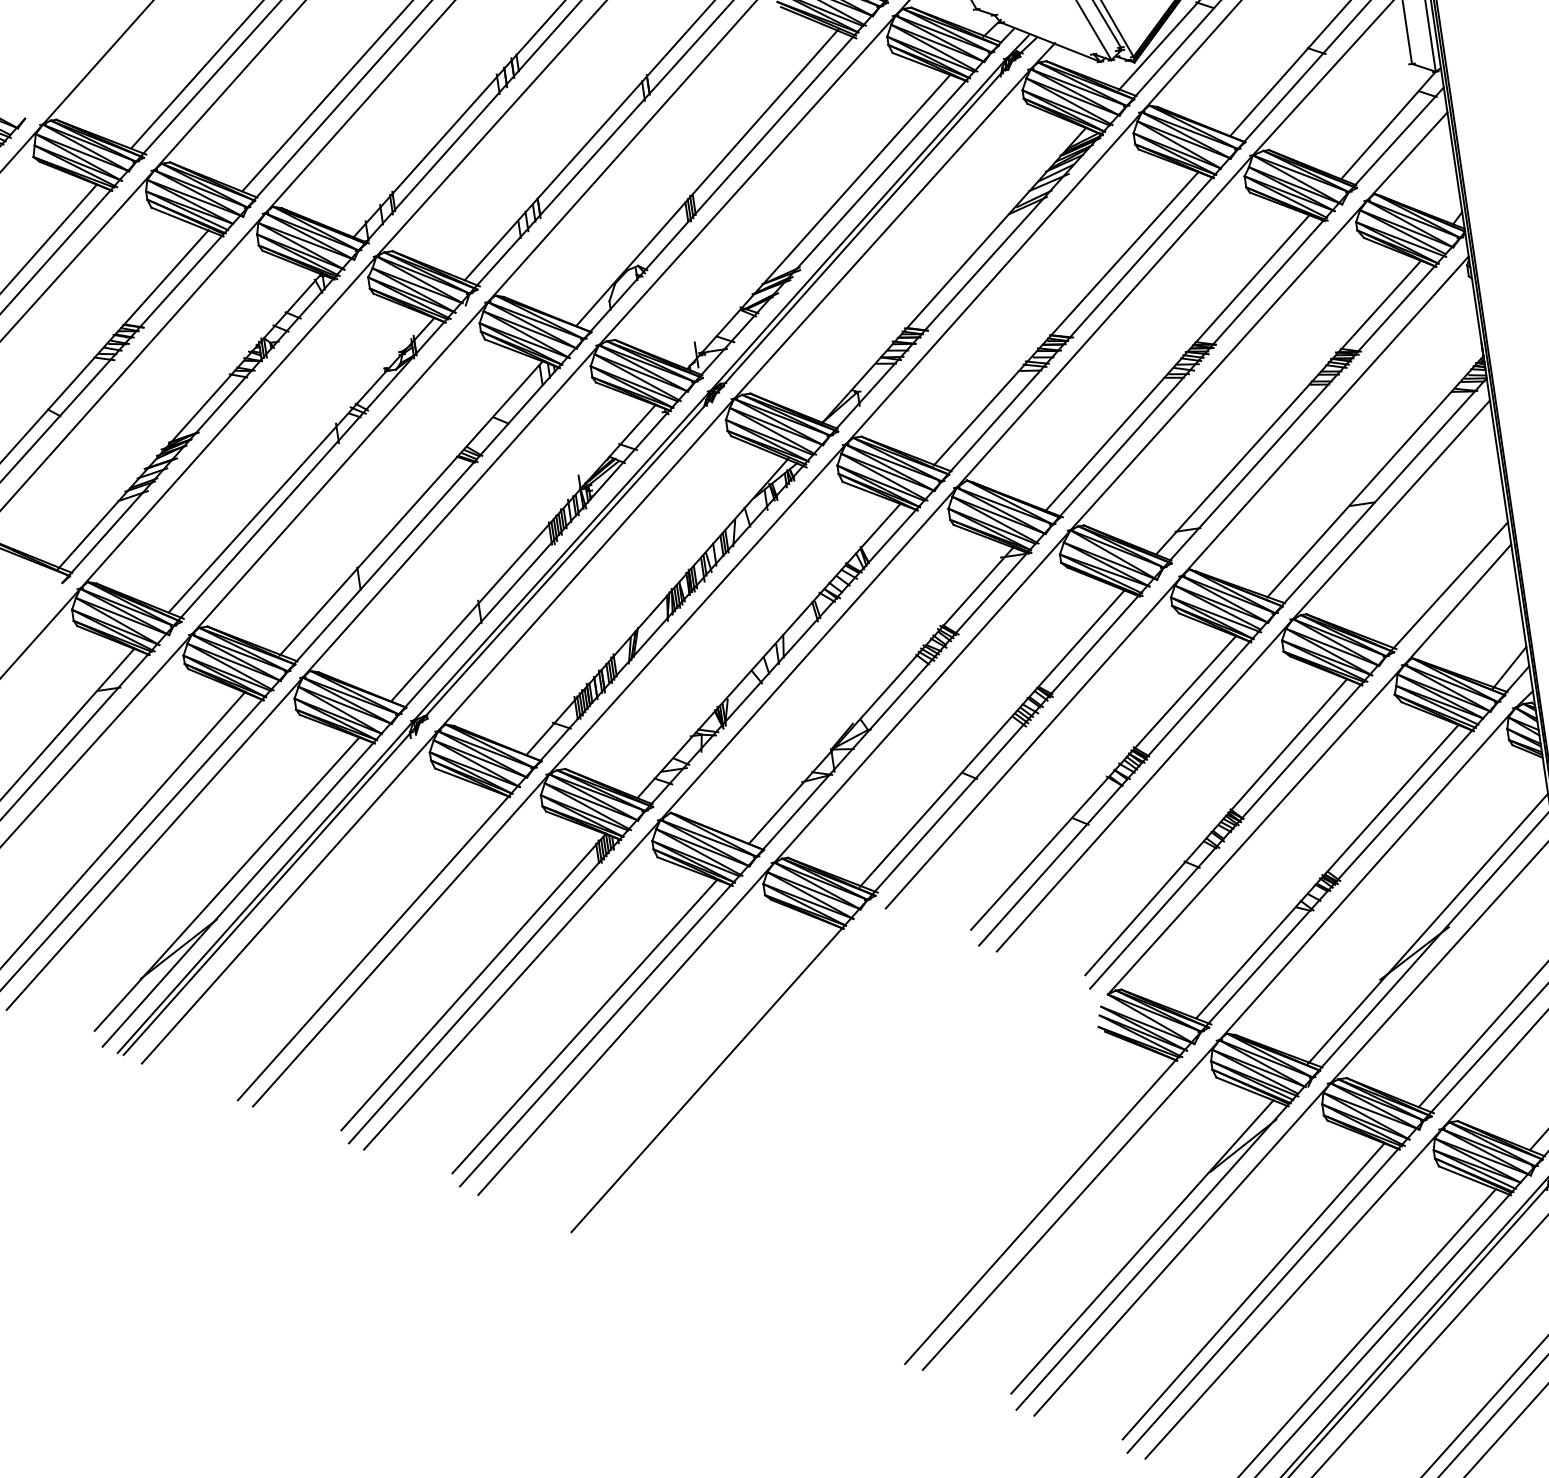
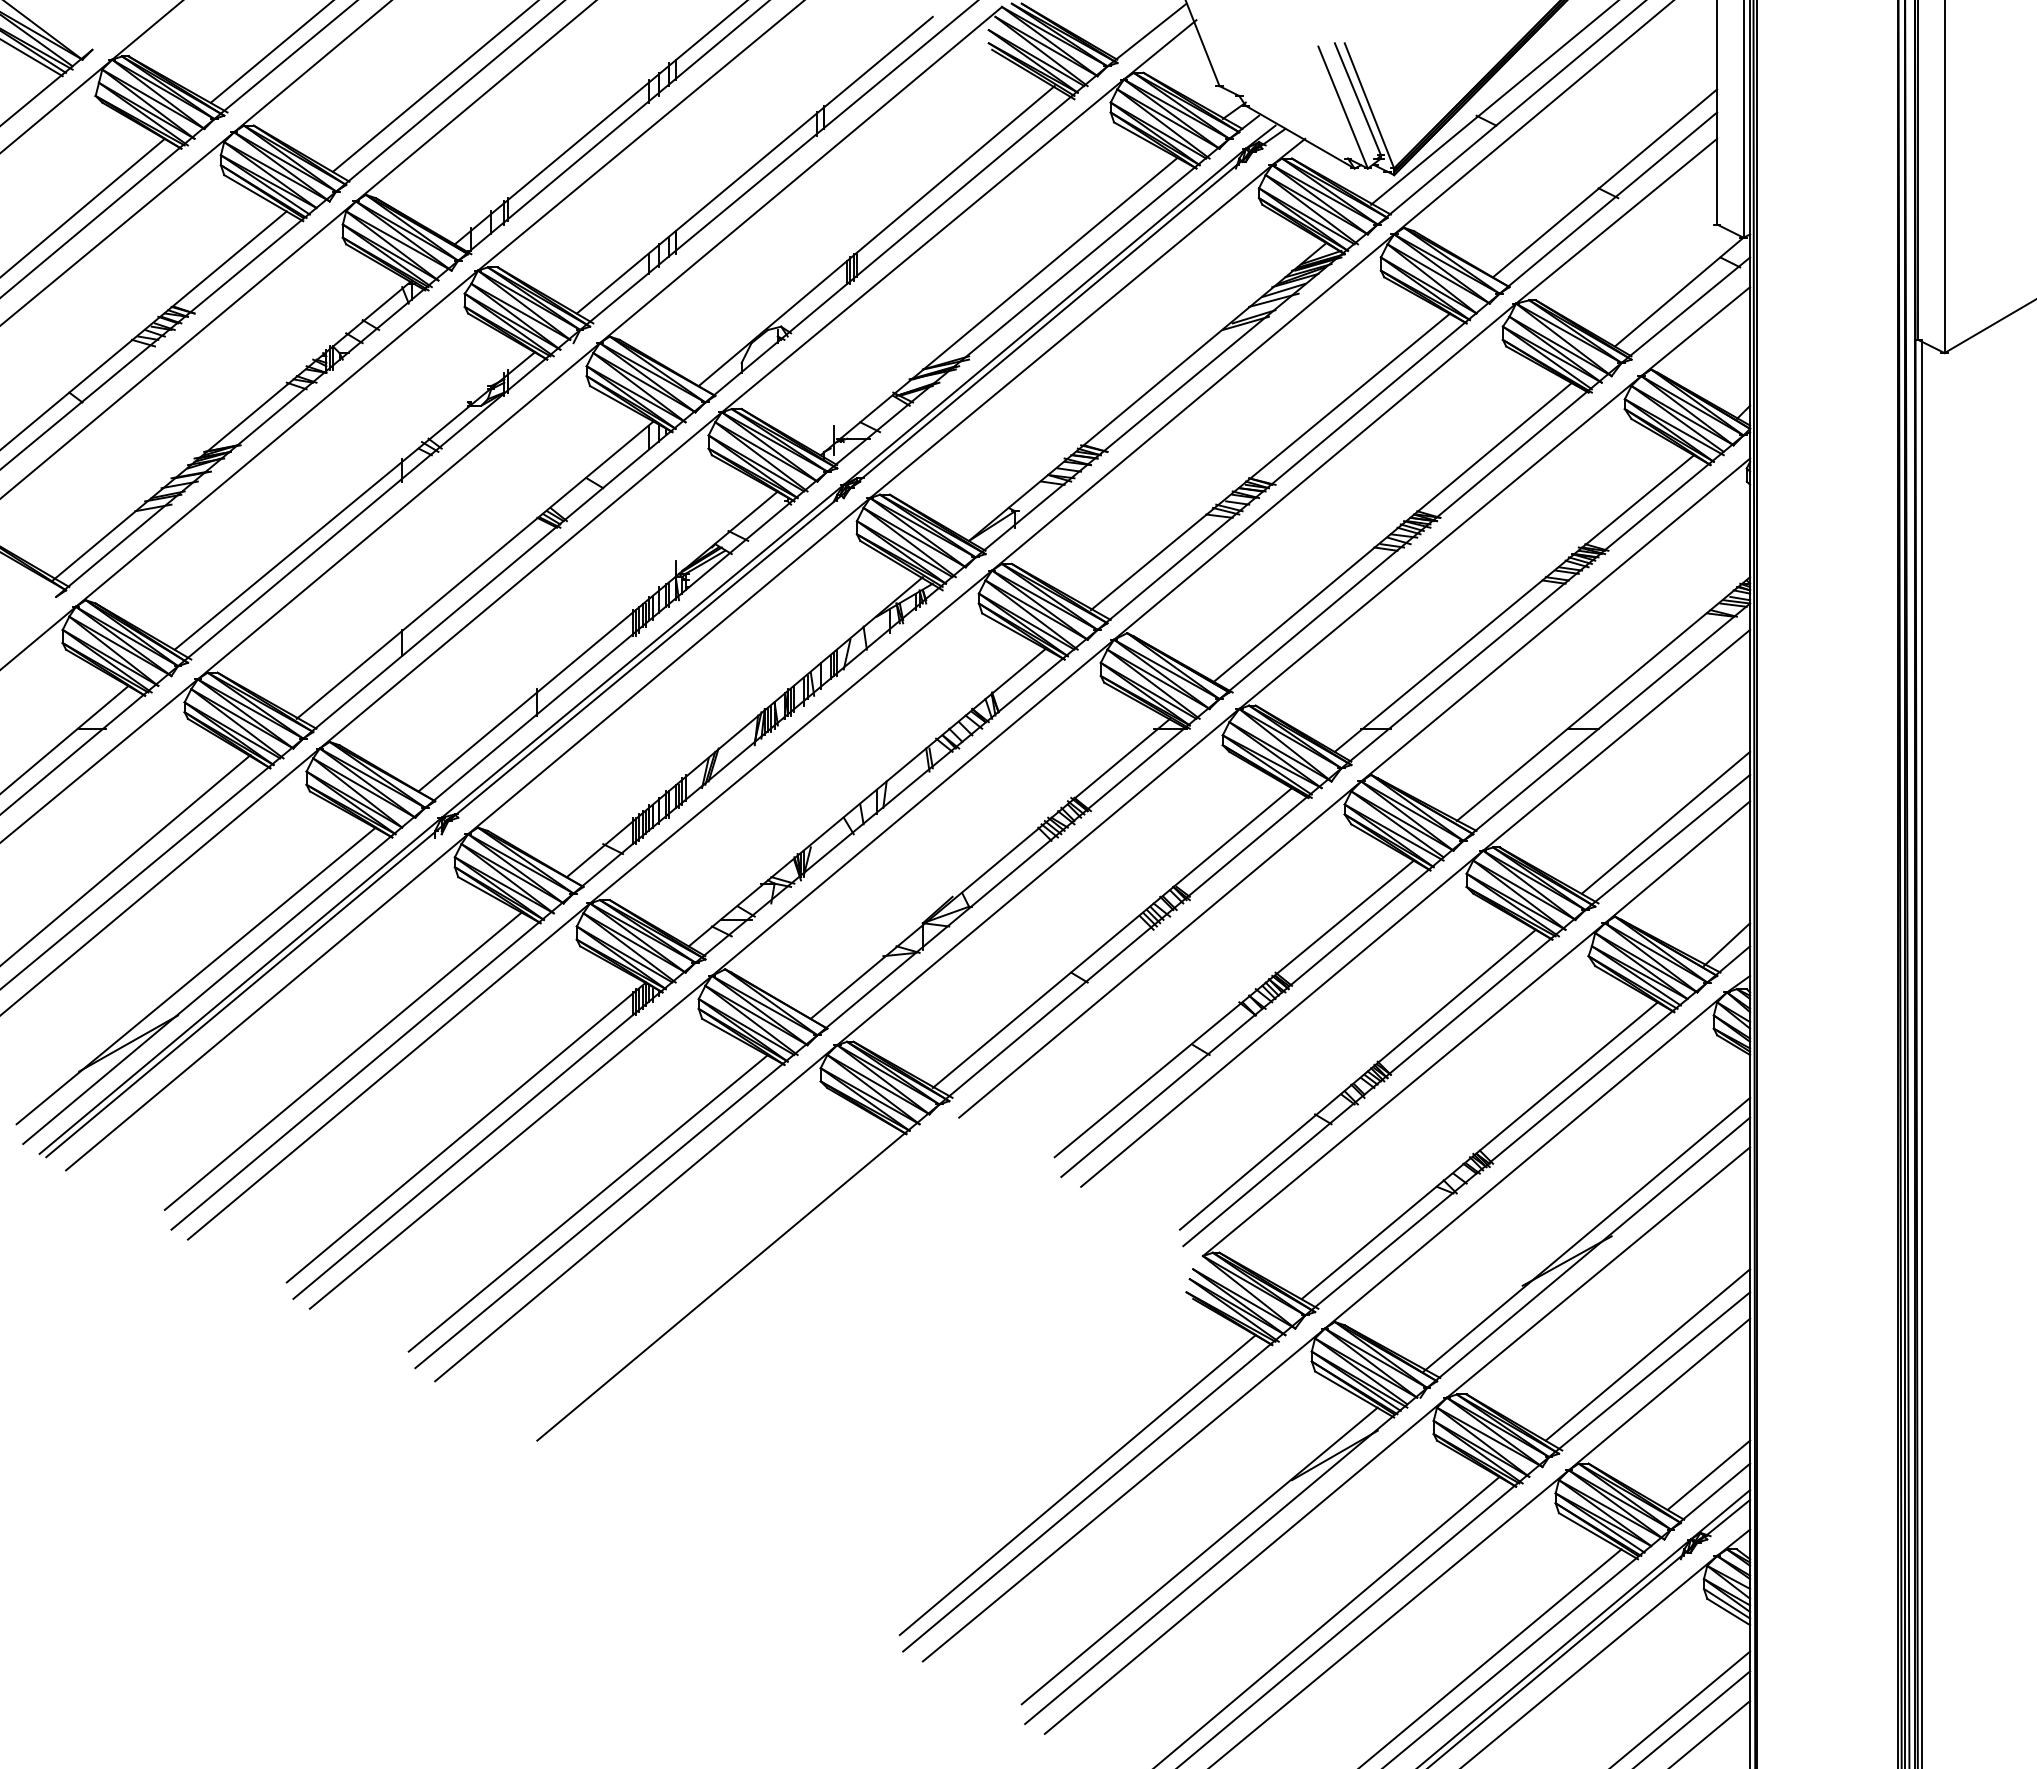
line: (1443, 572) -> (1666, 822), added
line: (360, 937) -> (342, 1061), added
line: (1030, 1202) -> (1077, 1485), added

